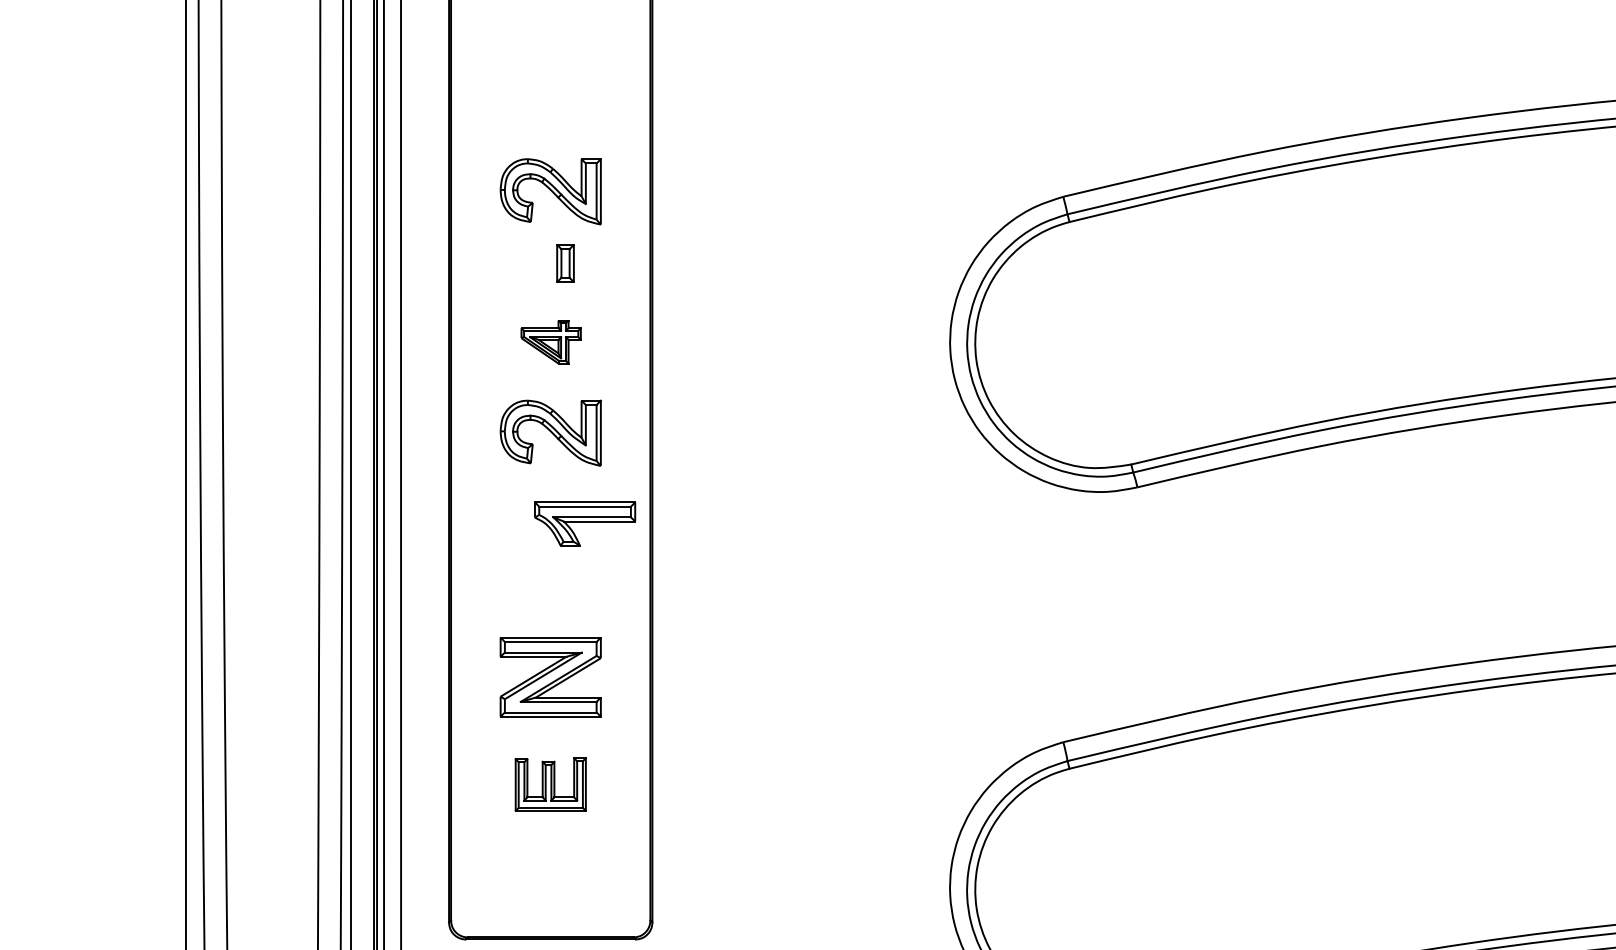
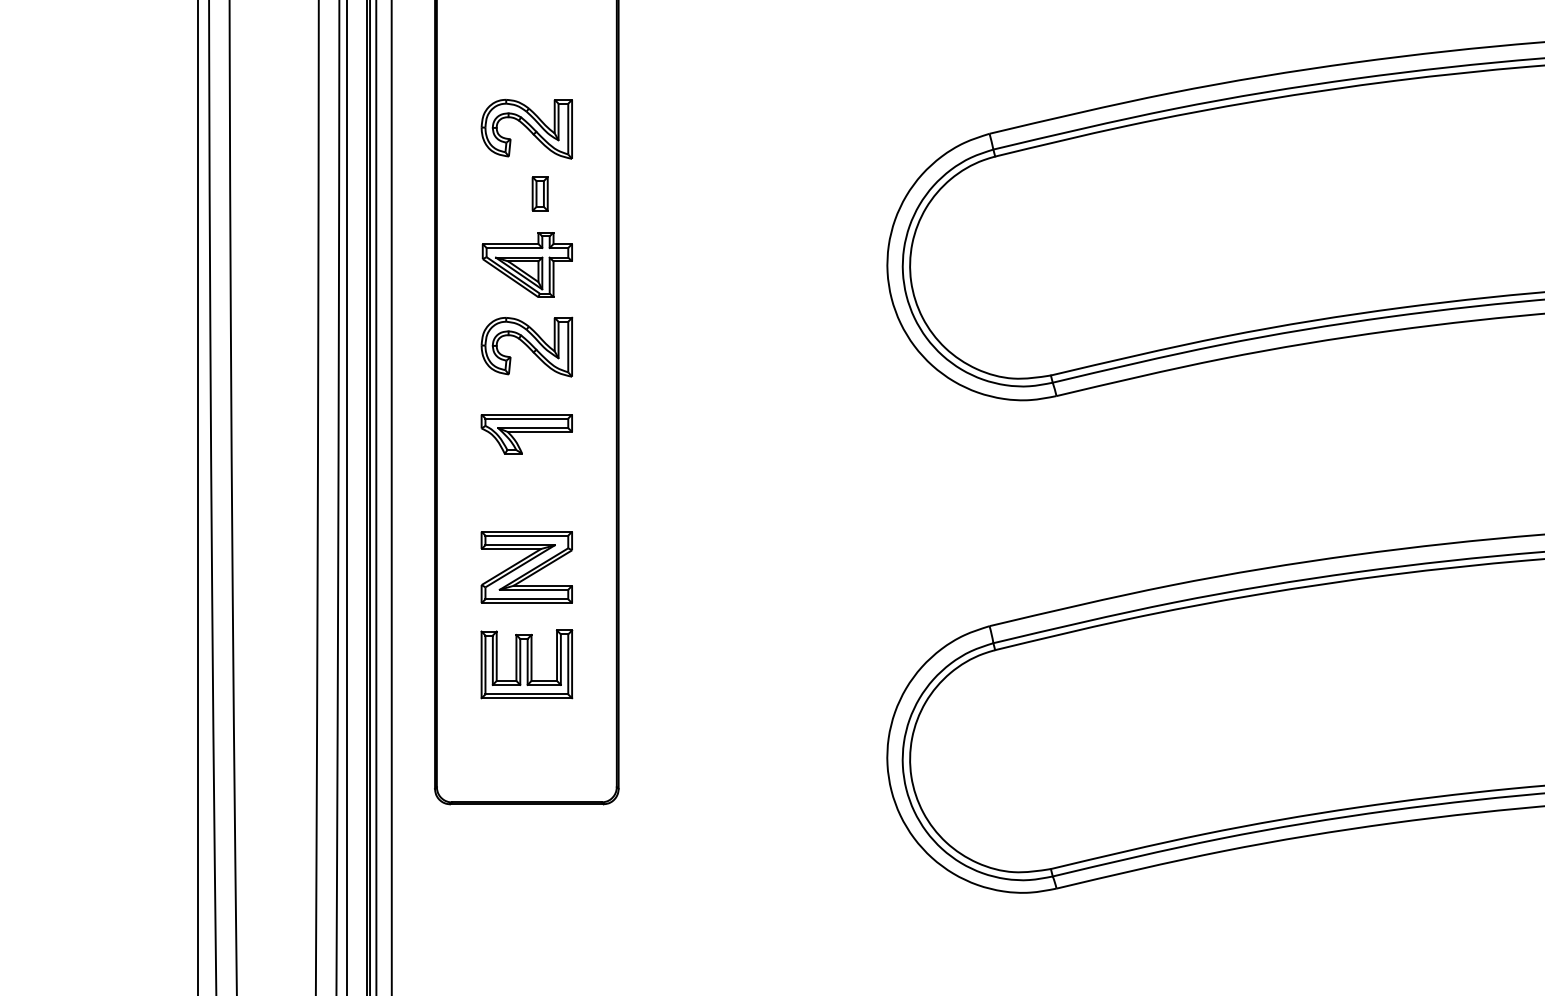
part: (550, 341) -> (526, 264), size x1.67
part: (584, 524) -> (526, 434), moved
part: (550, 784) -> (526, 664), size x1.43

